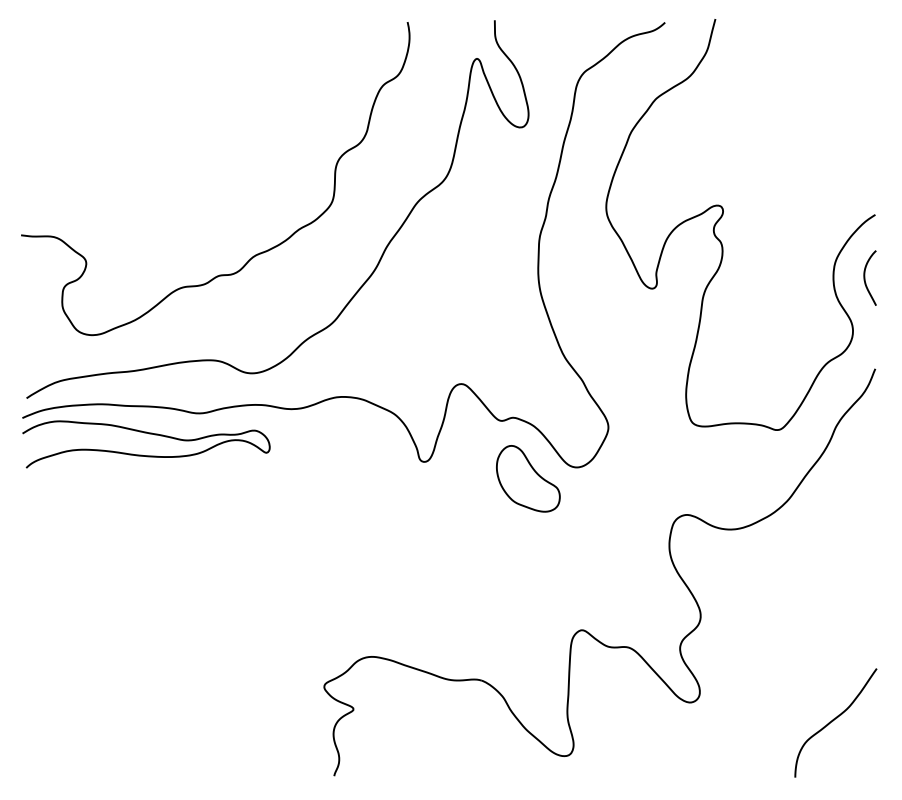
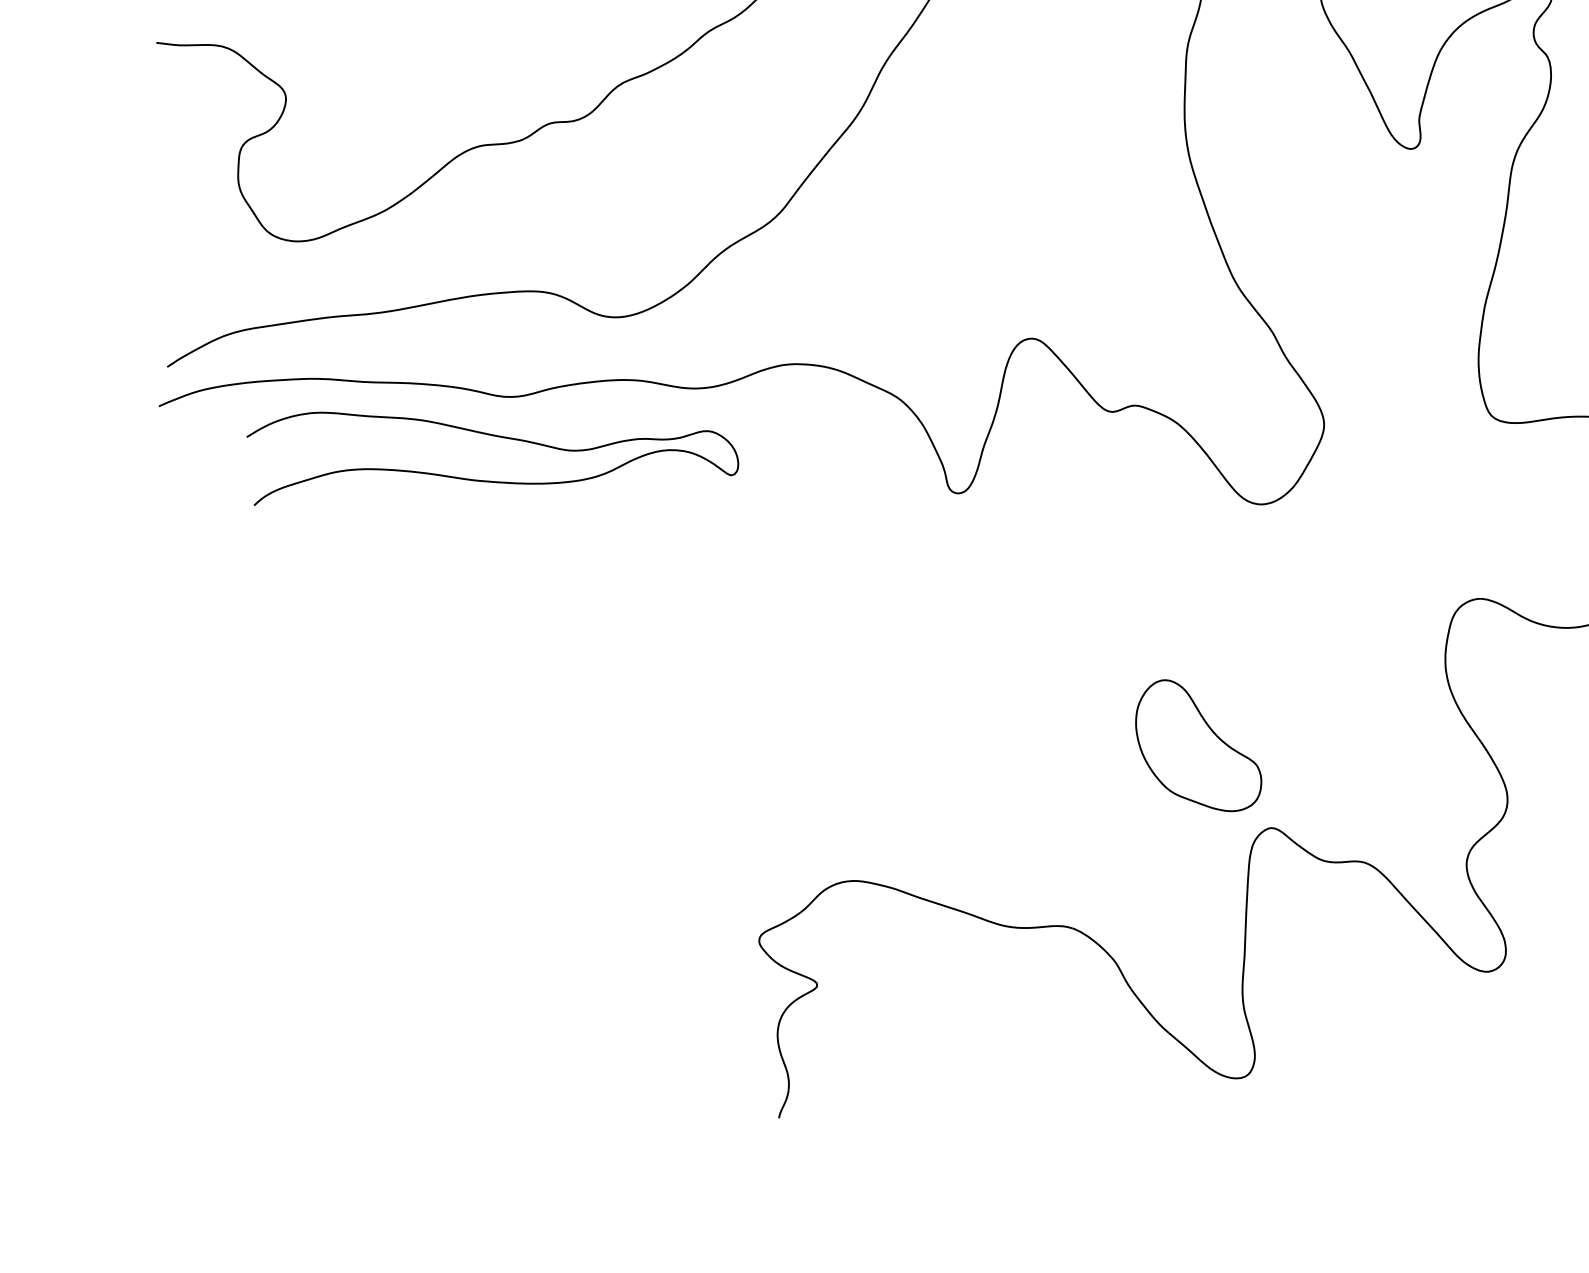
curve: (149, 434) -> (499, 438), moved
part: (528, 478) -> (1198, 745), moved

